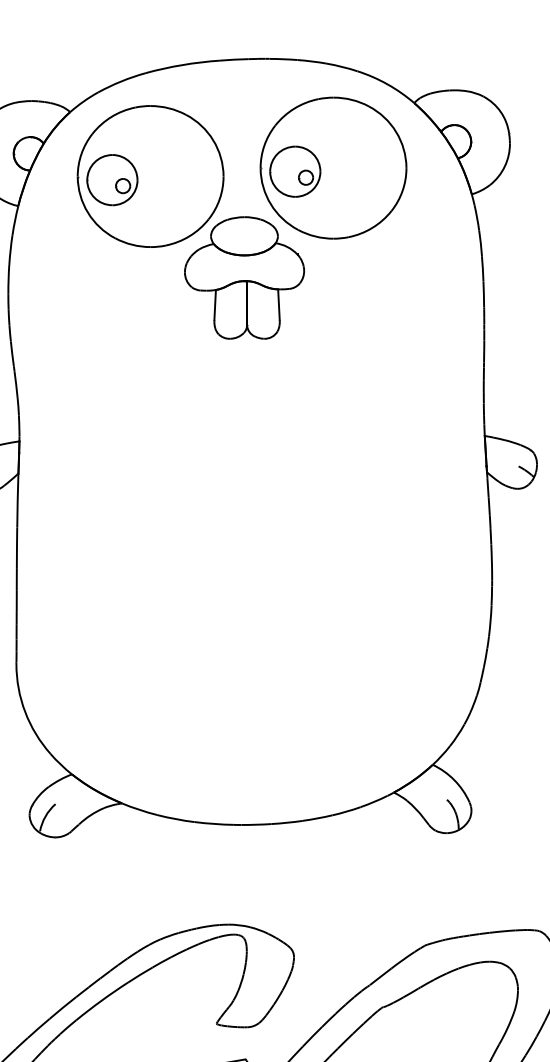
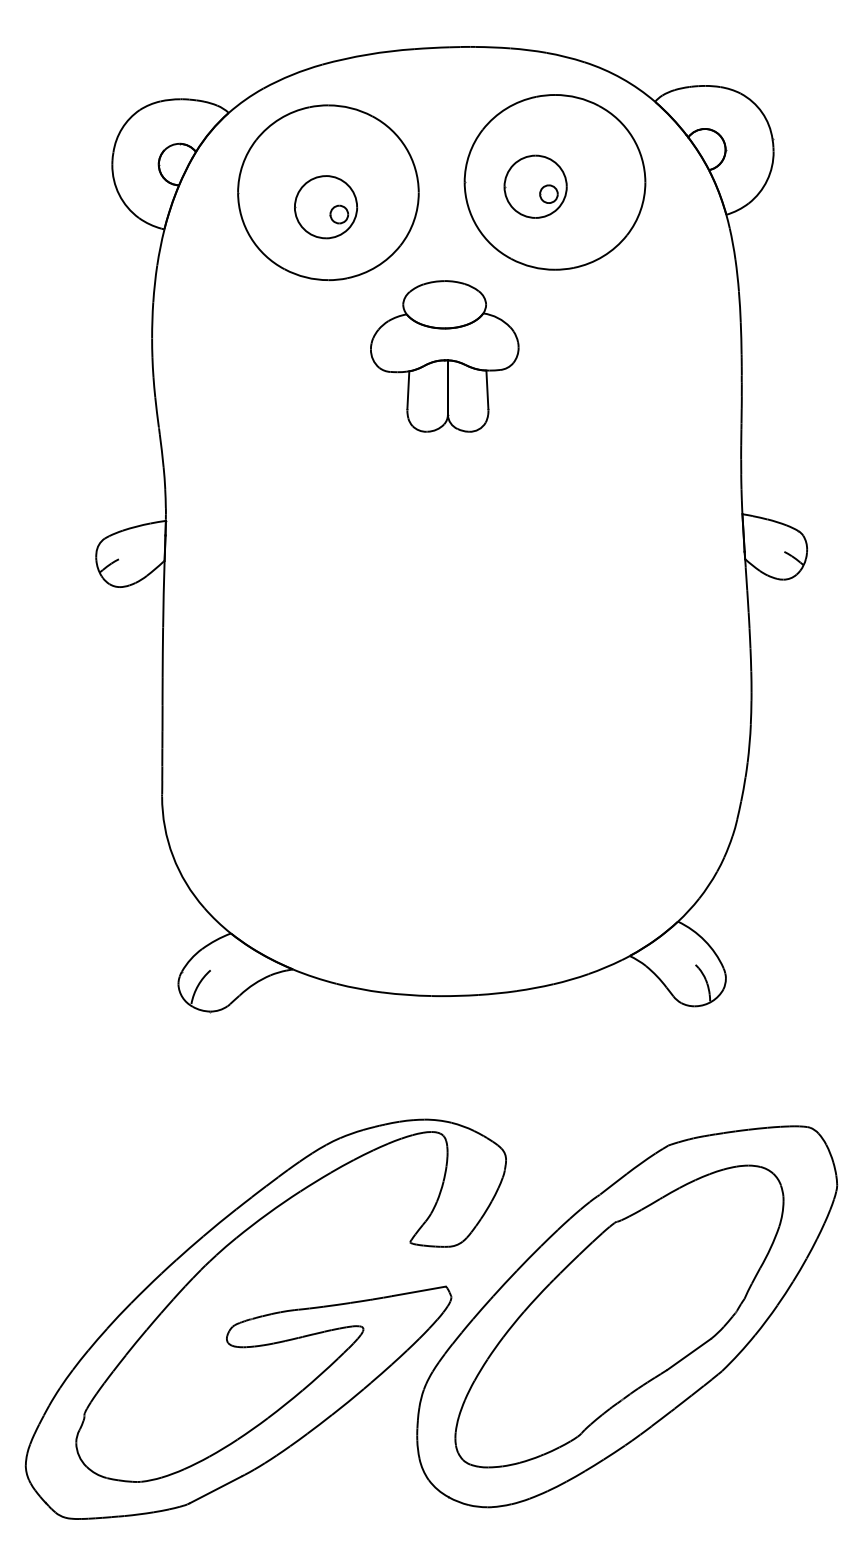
part: (295, 171) -> (535, 186), moved
part: (111, 180) -> (325, 207), moved
part: (244, 278) -> (444, 356), moved

